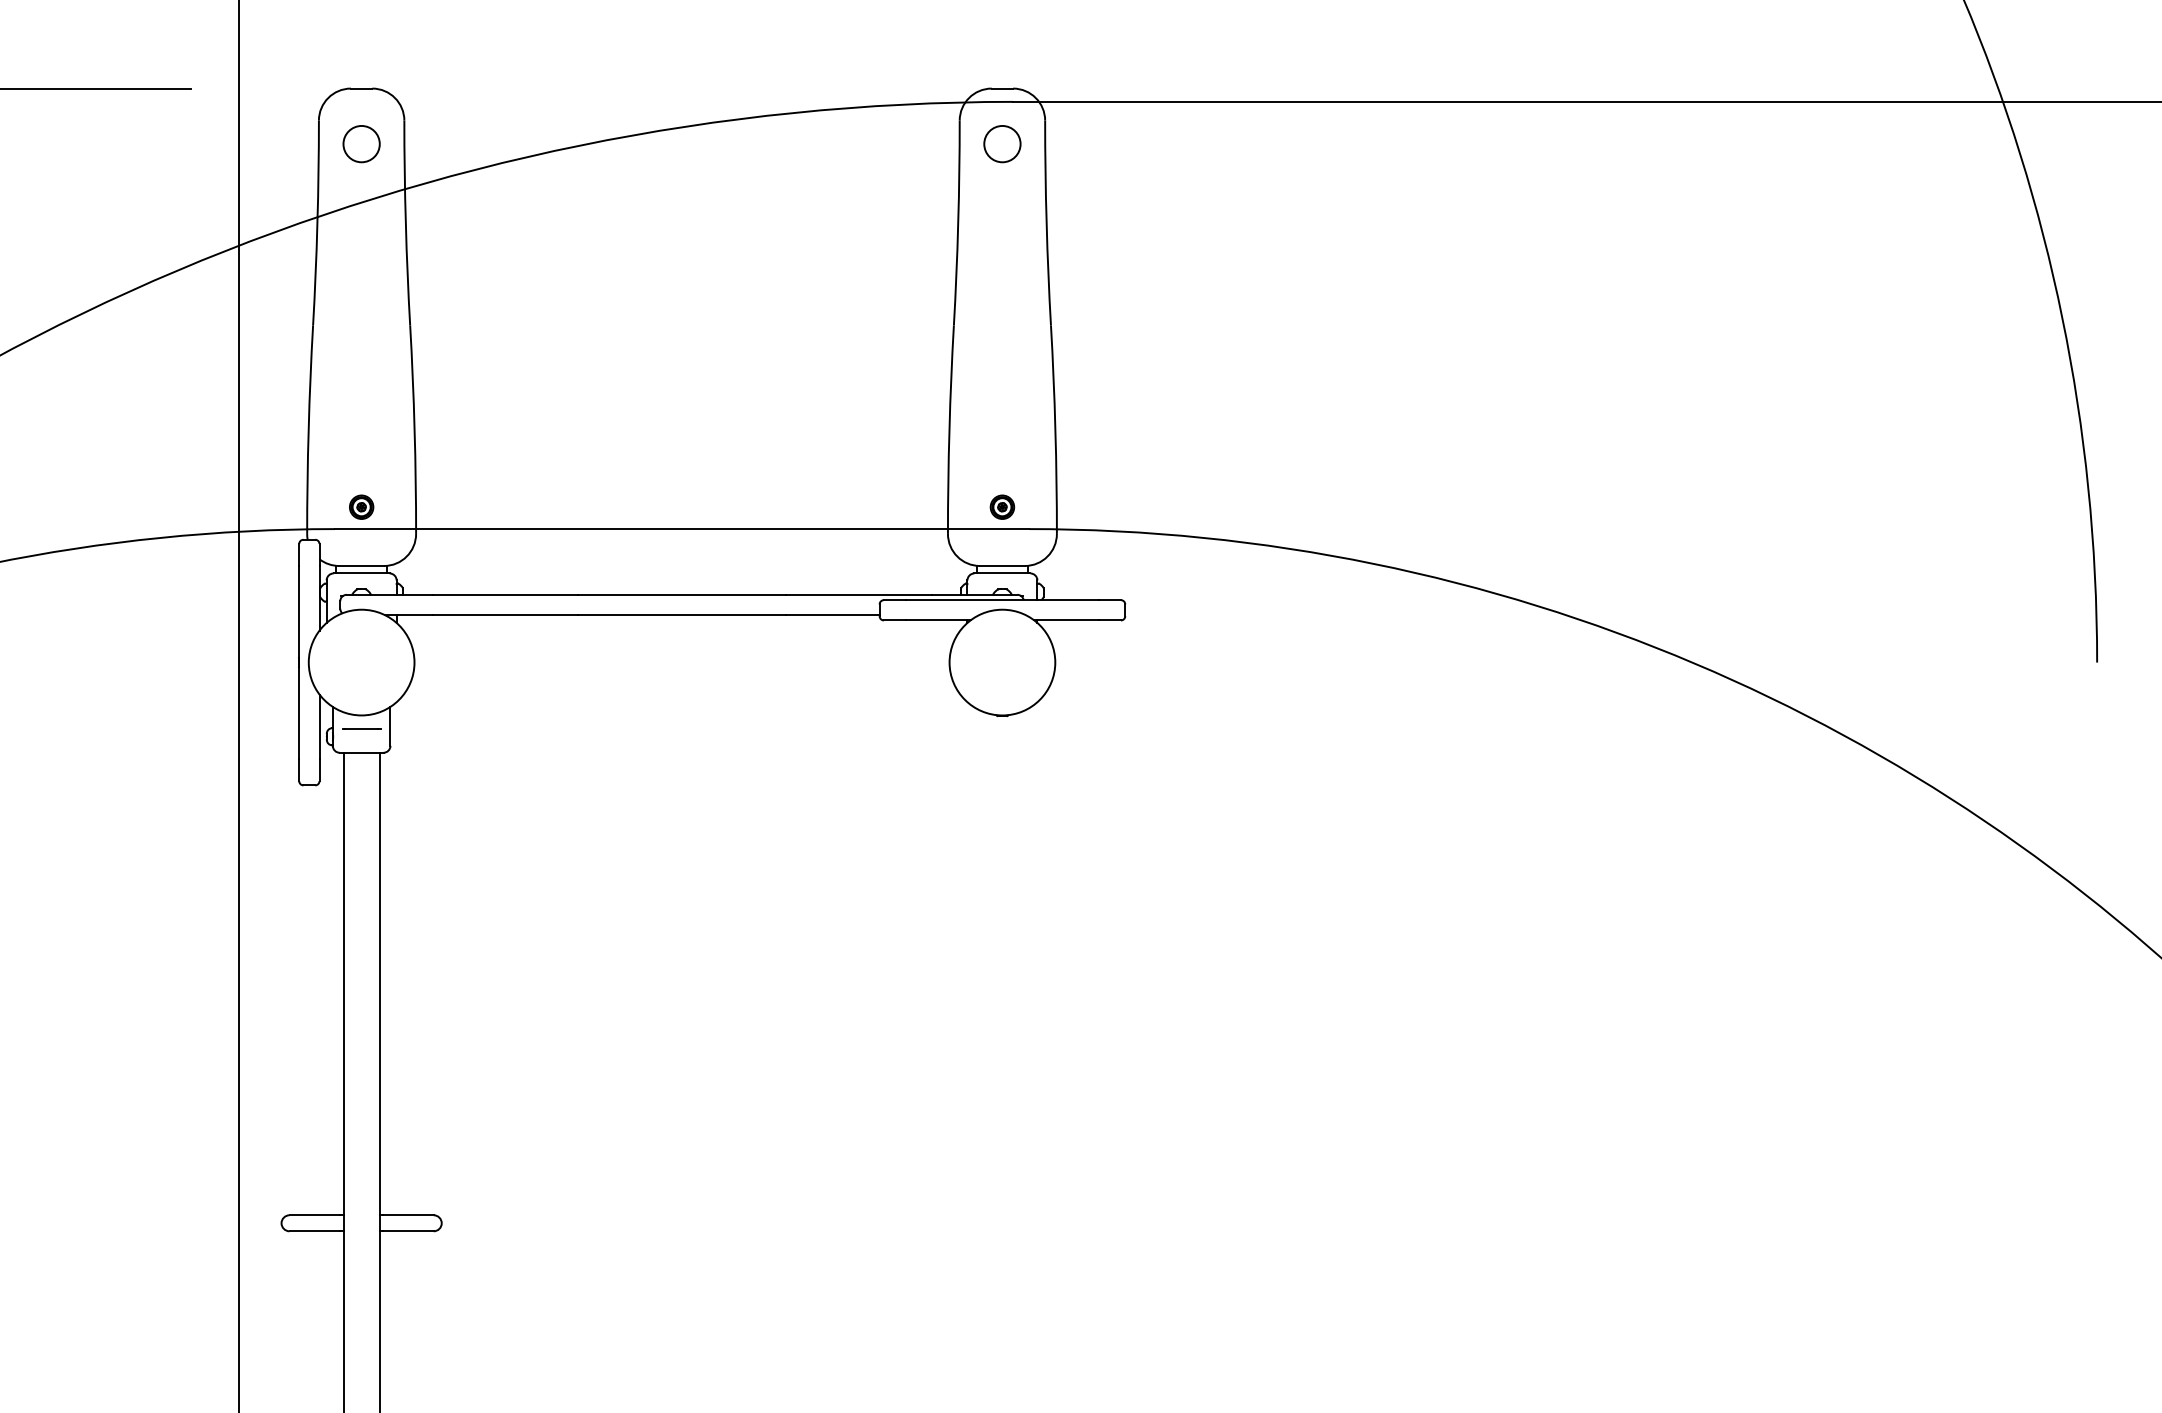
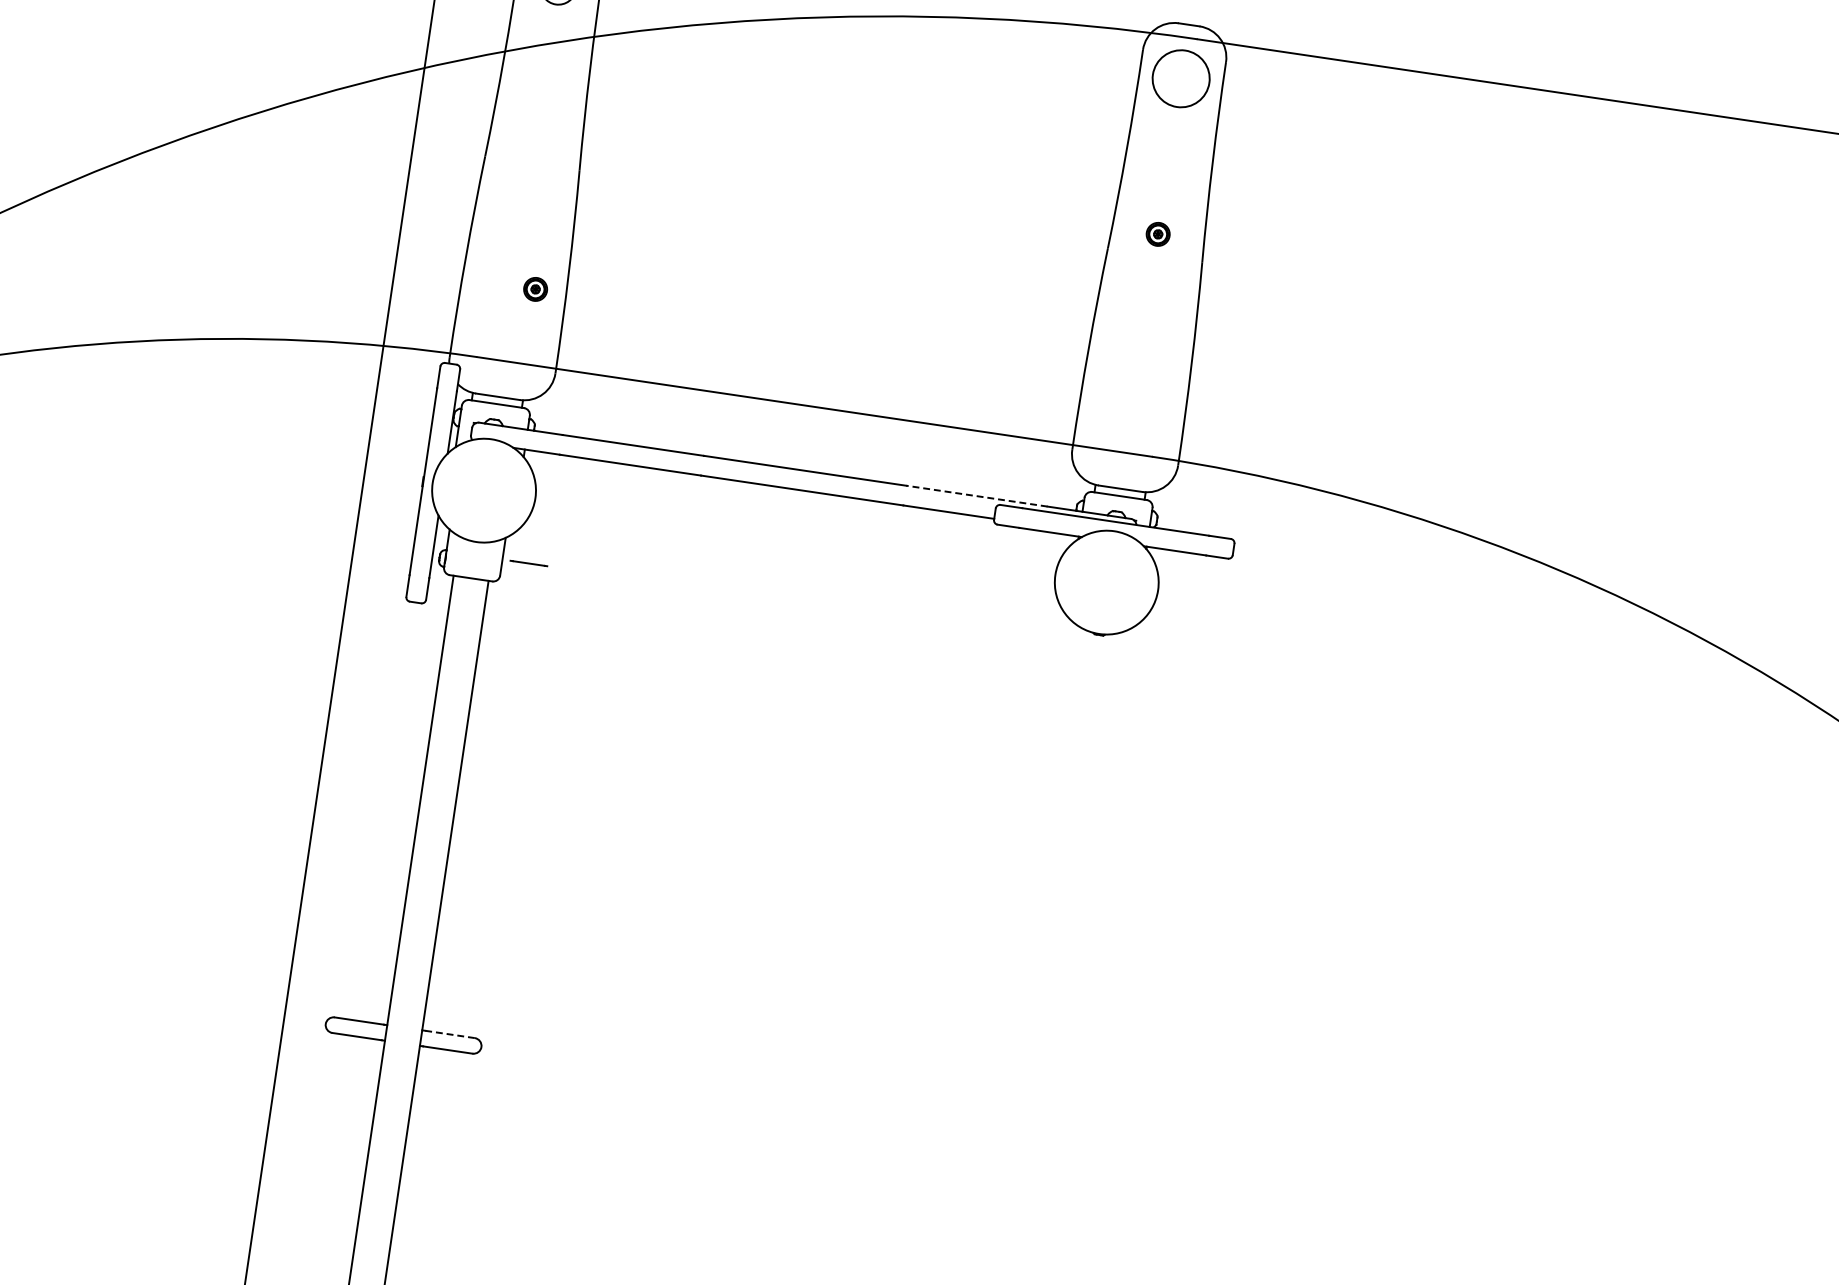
circle: (1002, 143) -> (1181, 78), size x1.6
part: (361, 506) -> (535, 288), moved
part: (1002, 506) -> (1158, 233), moved
line: (858, 594) -> (976, 495), solid -> dashed
line: (361, 728) -> (528, 562), moved
line: (407, 1215) -> (449, 1034), solid -> dashed

